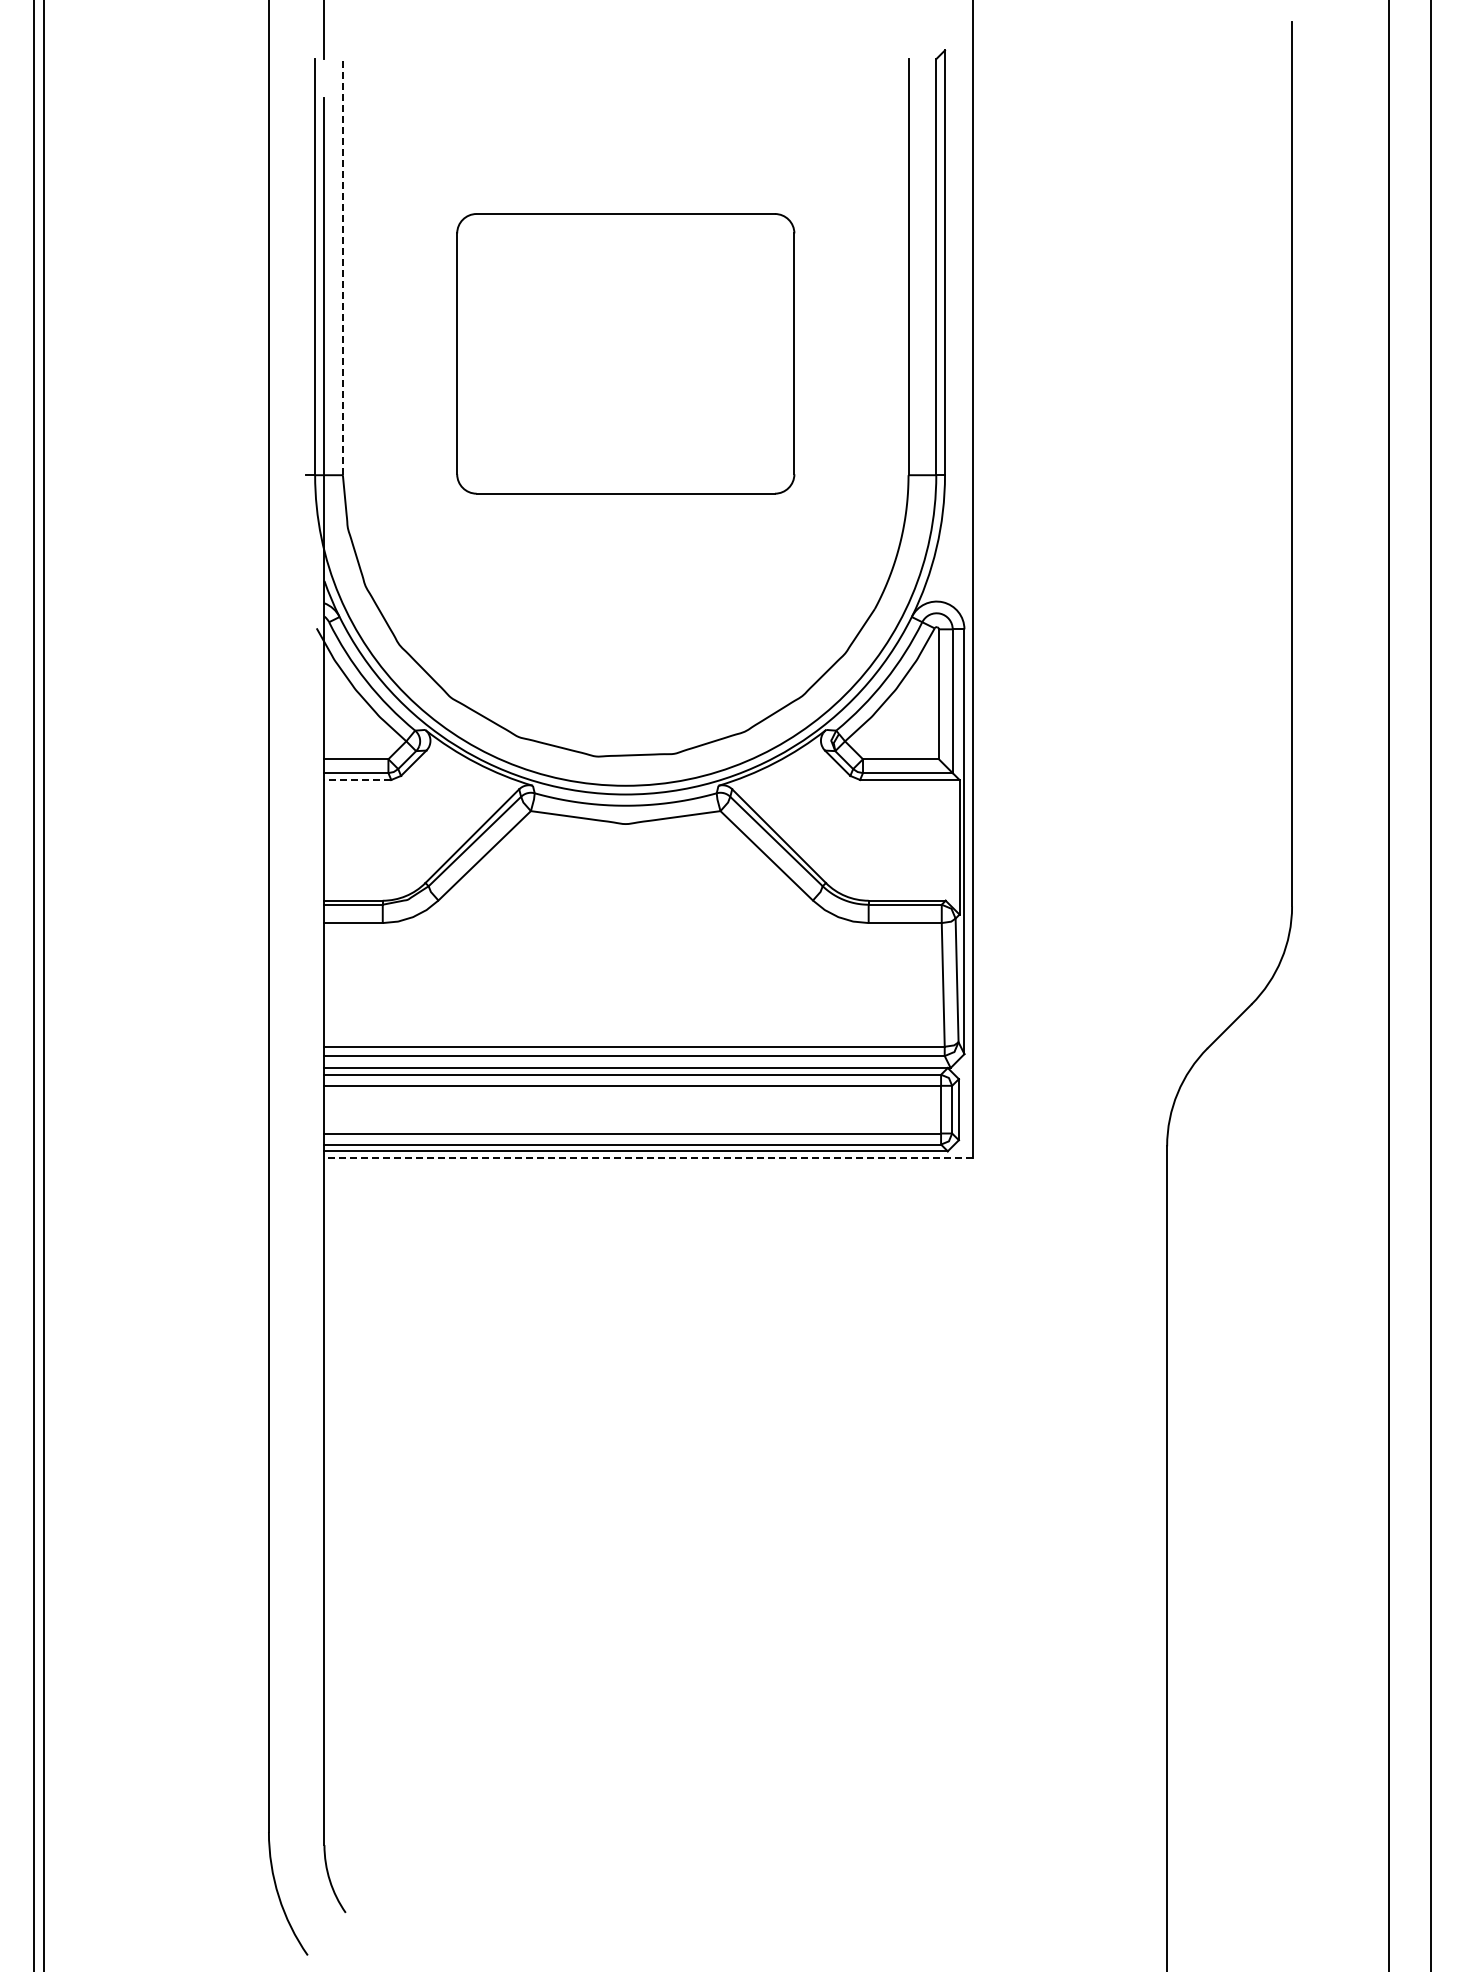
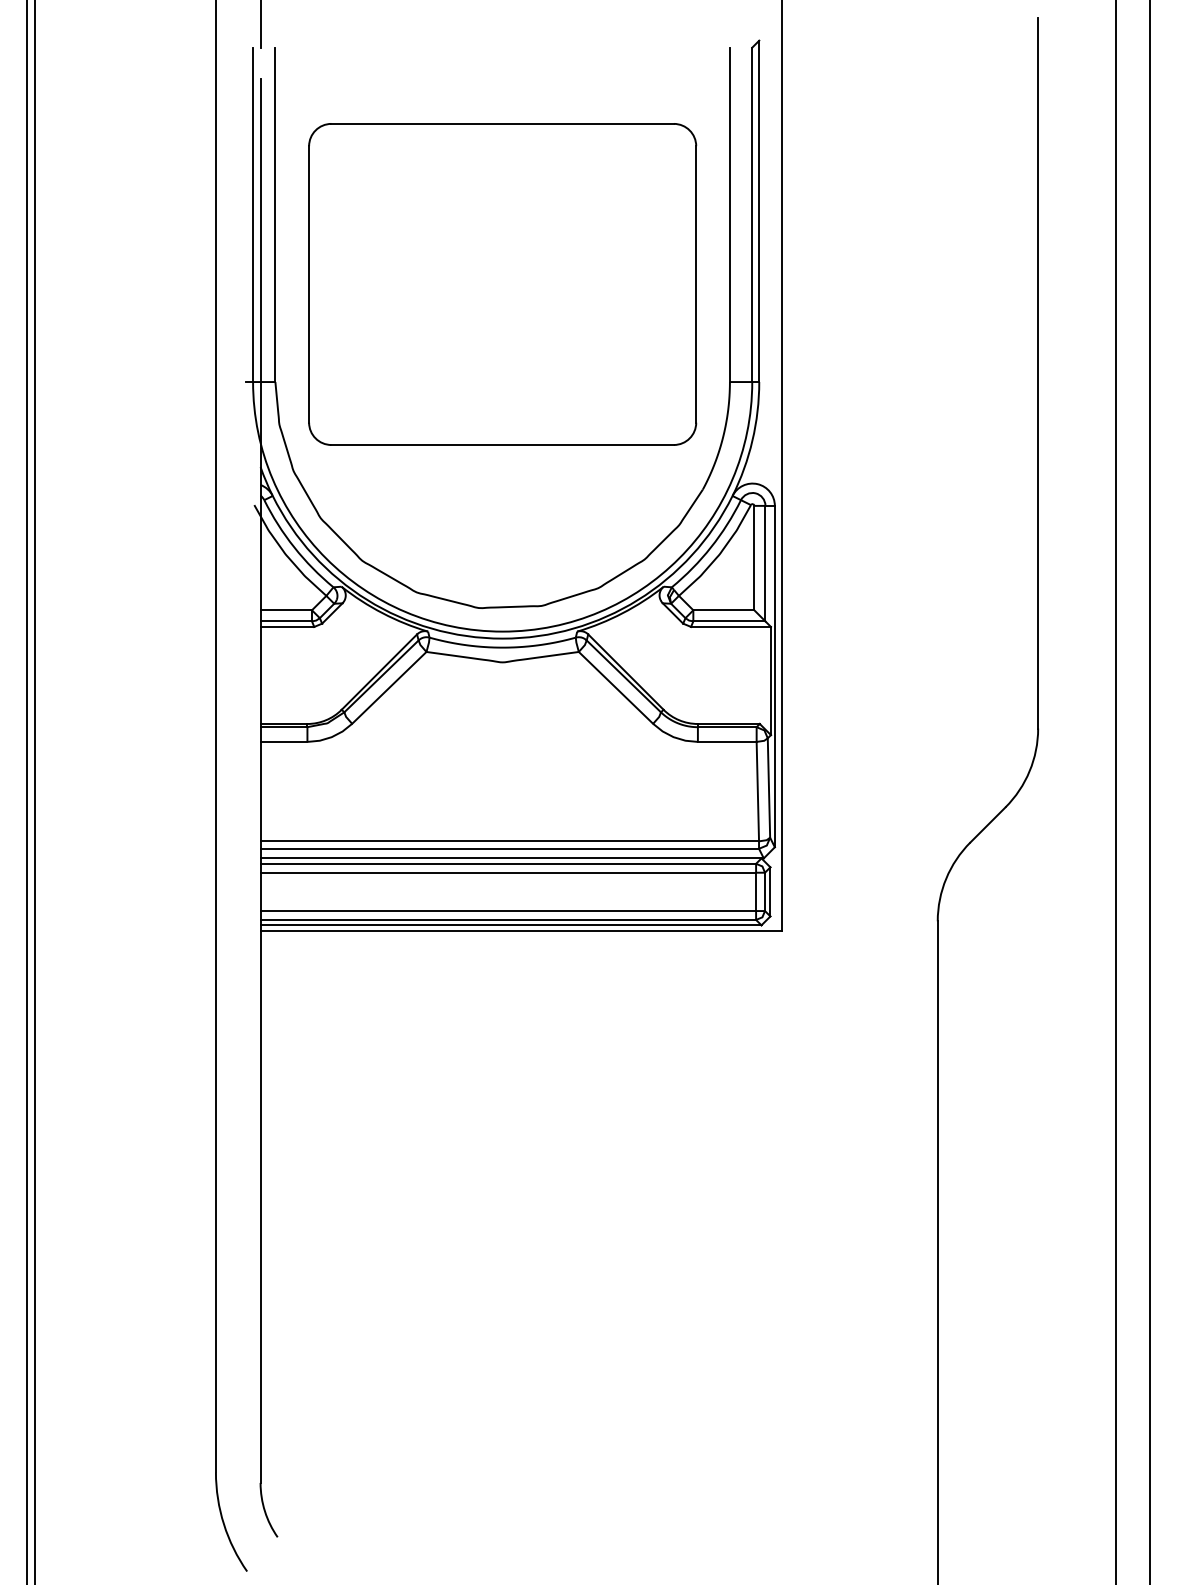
line: (342, 266) -> (275, 214), dashed -> solid
part: (625, 353) -> (502, 284), size x1.43
line: (357, 779) -> (287, 626), dashed -> solid
line: (648, 1158) -> (520, 931), dashed -> solid

